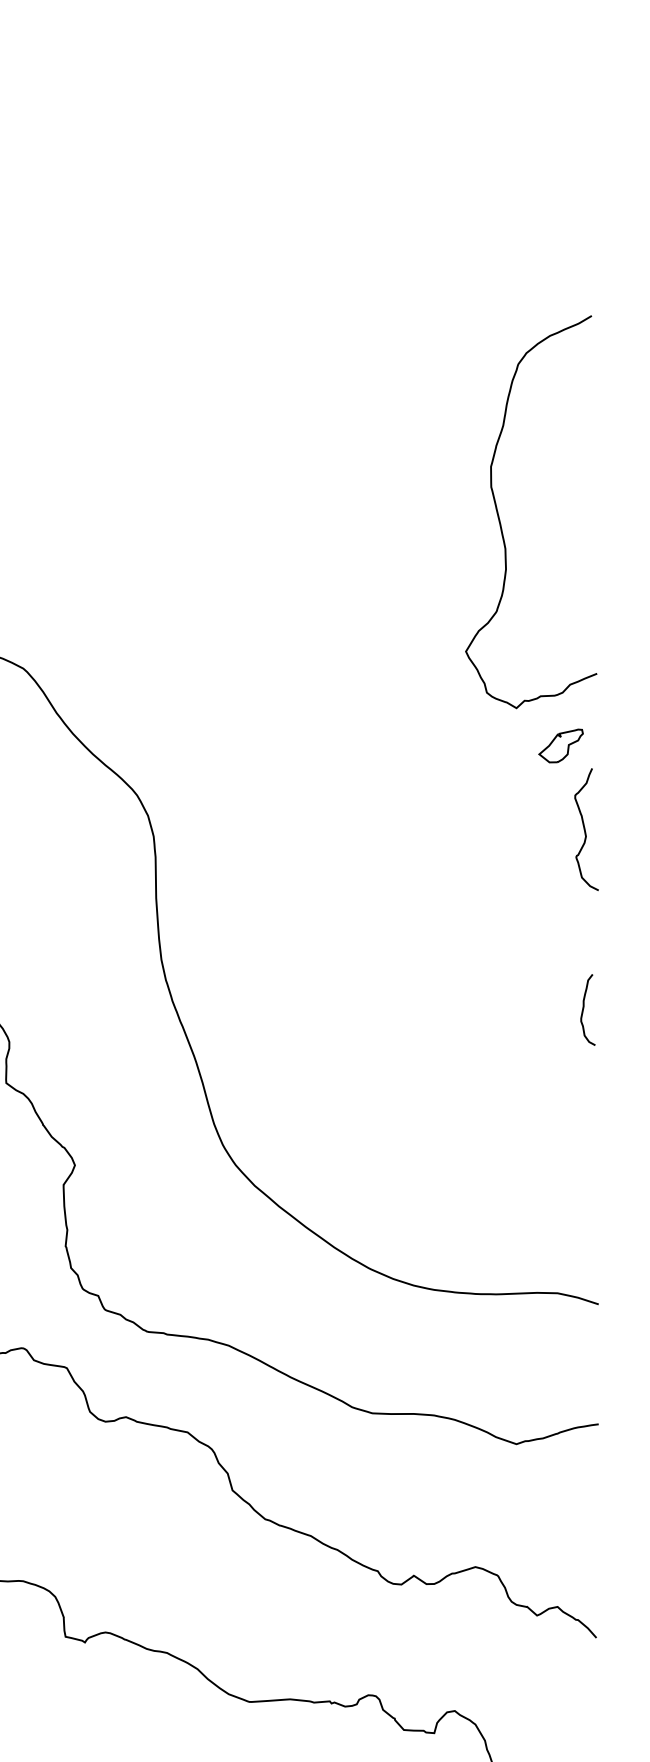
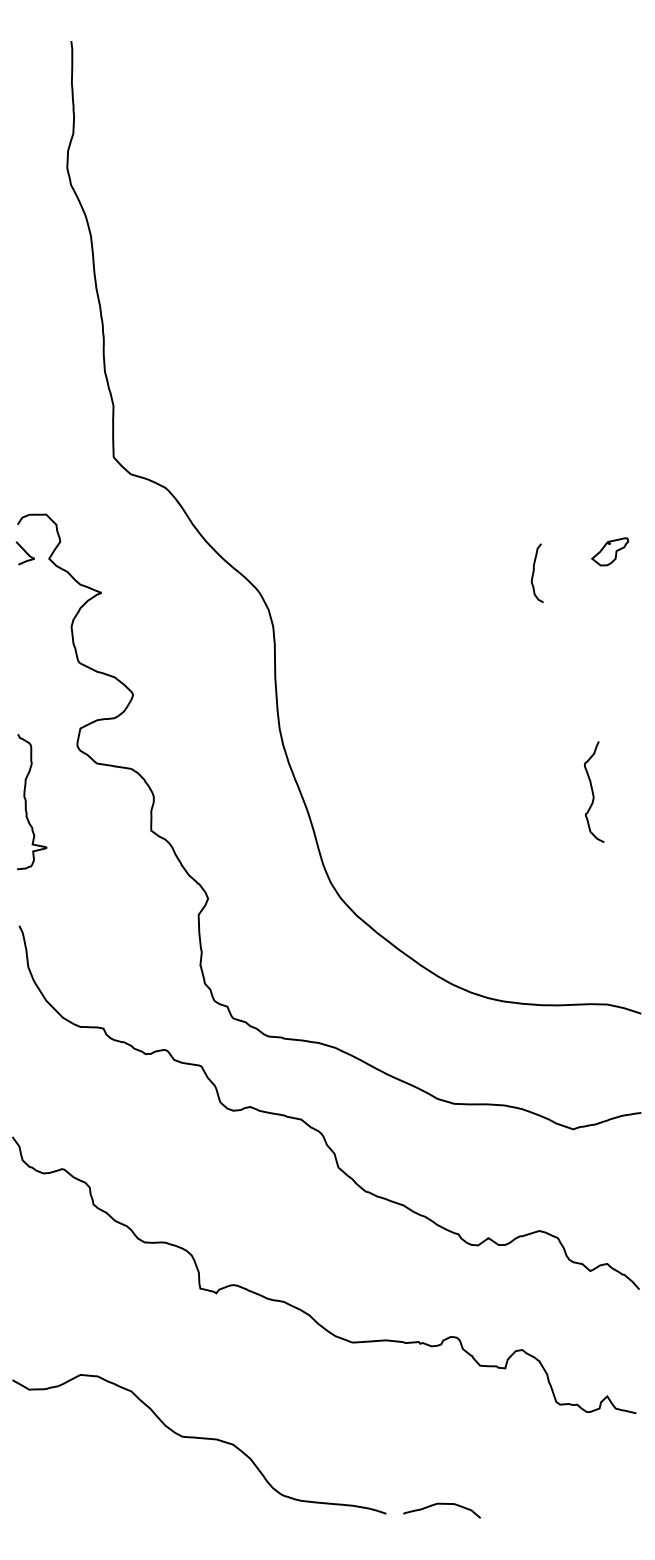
curve: (501, 520) -> (560, 365), removed
curve: (585, 828) -> (593, 791), moved
curve: (584, 1009) -> (534, 572), moved

